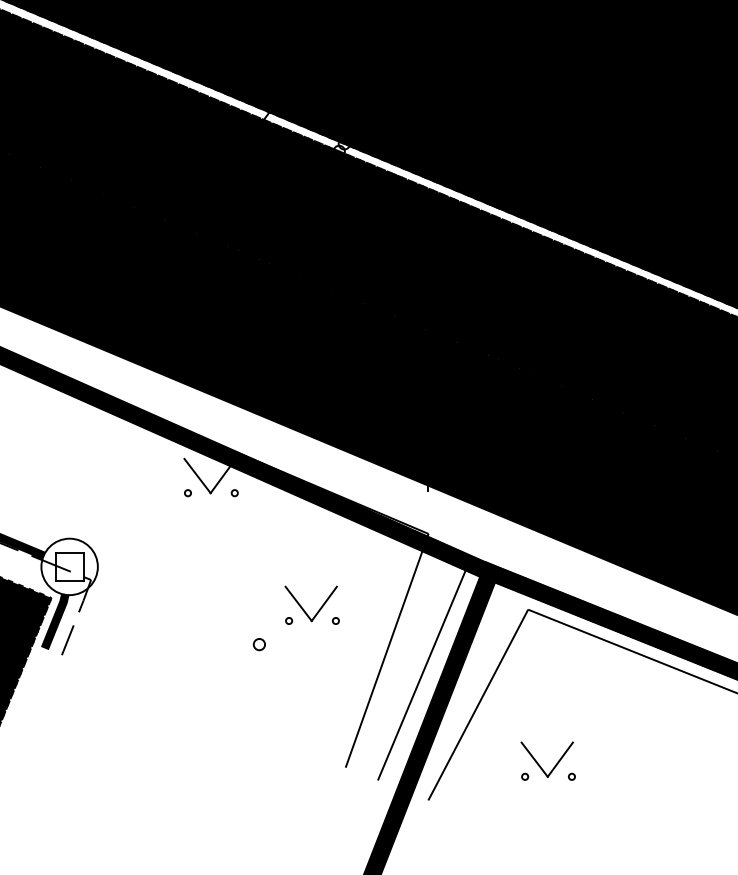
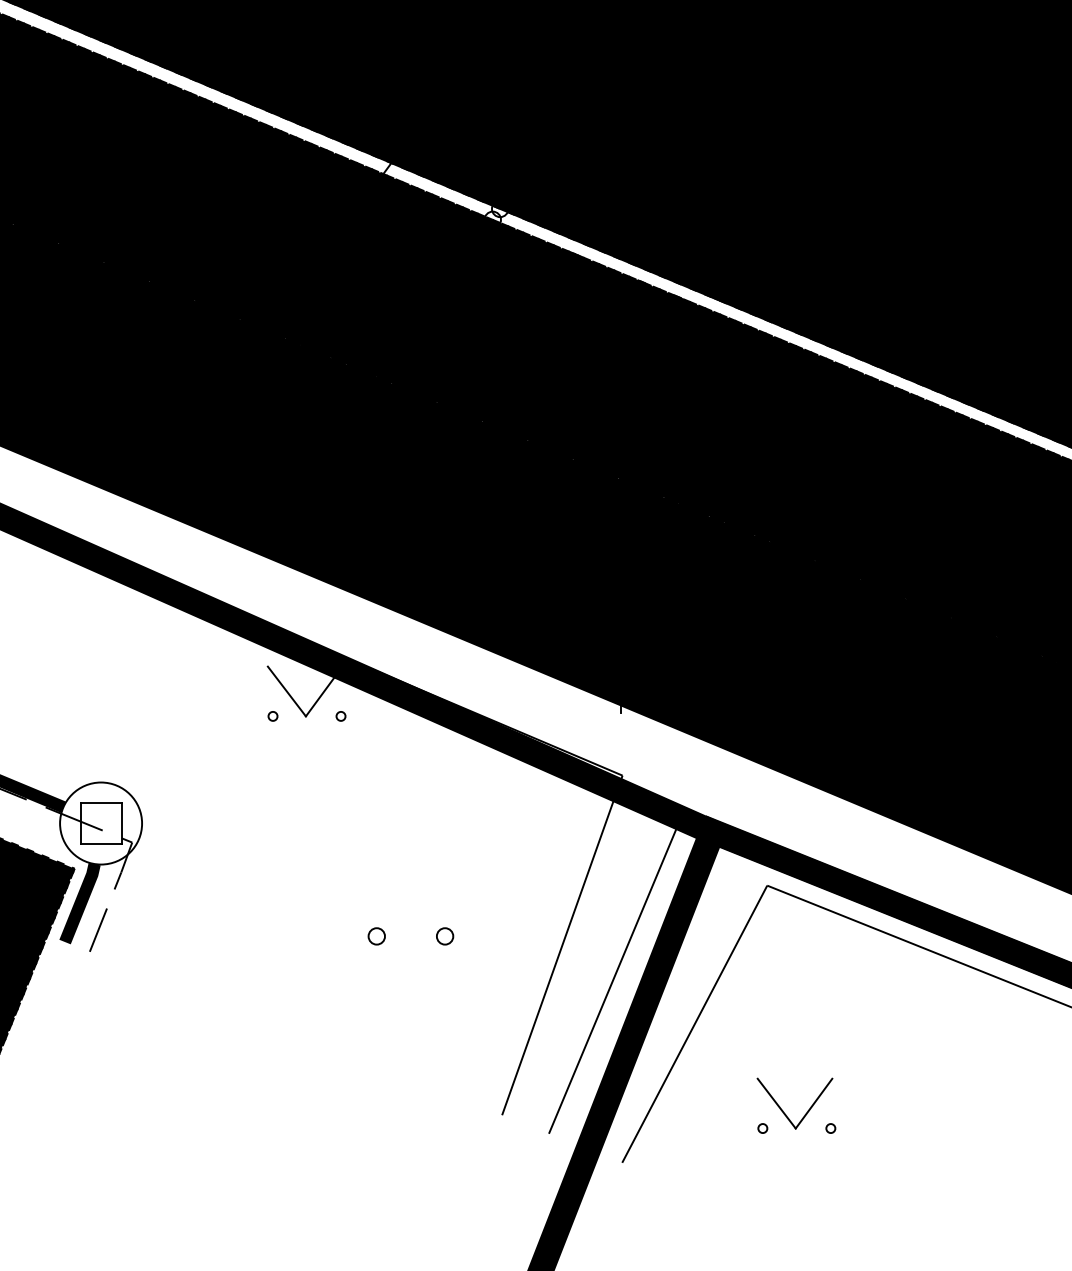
part: (304, 609) -> (442, 885), removed
circle: (305, 644) -> (443, 936), added

